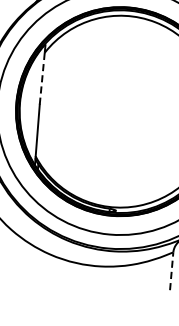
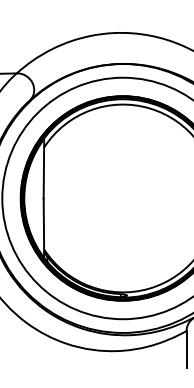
line: (41, 79) -> (43, 173), dashed -> solid
line: (171, 271) -> (186, 349), dashed -> solid

